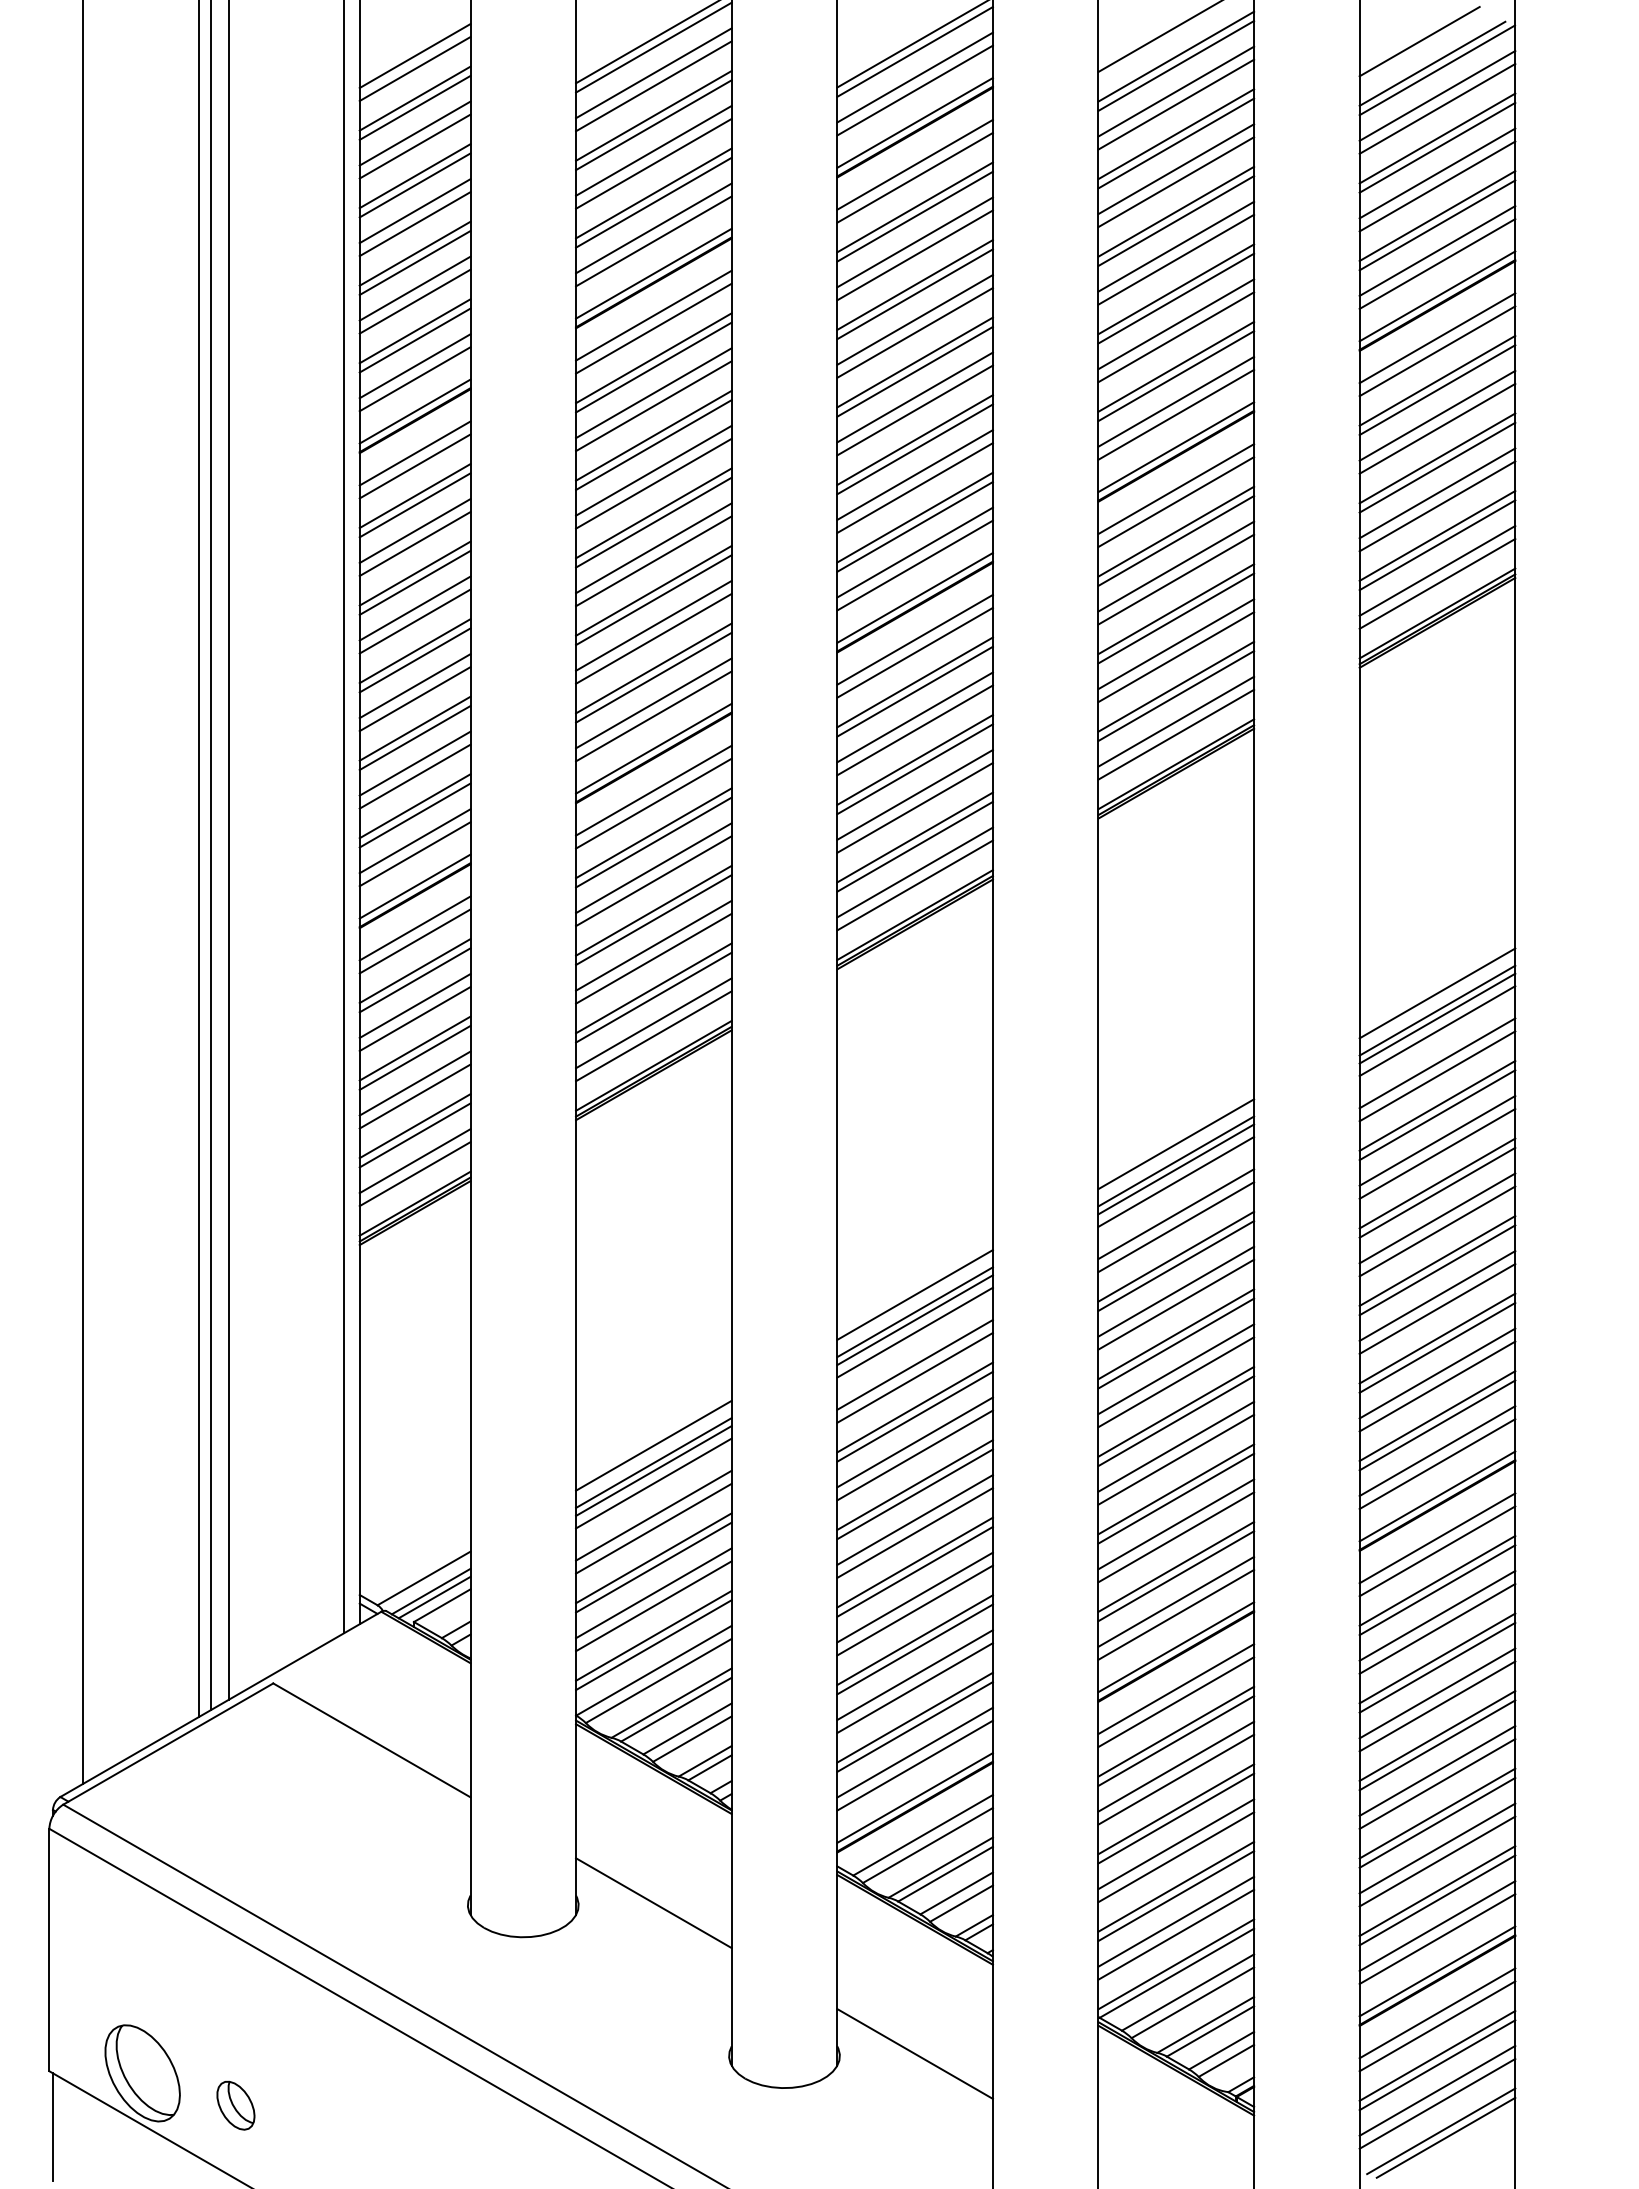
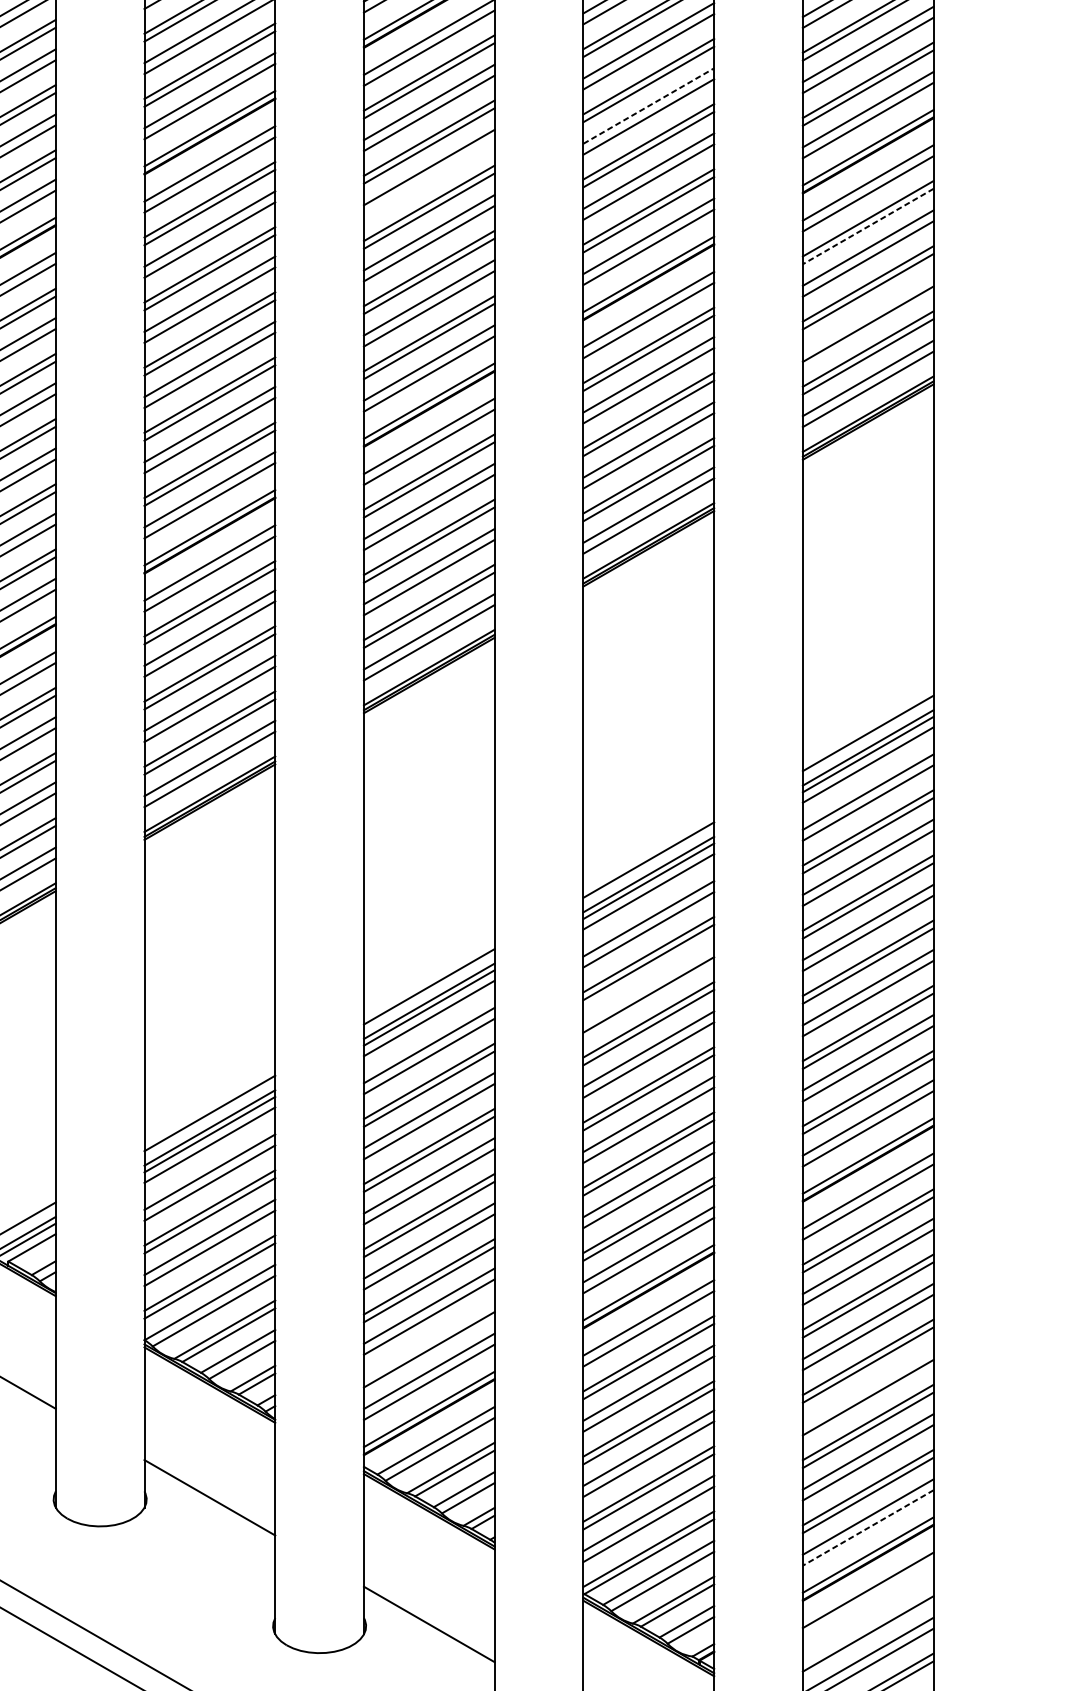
line: (1176, 246) -> (649, 105), solid -> dashed
line: (914, 332) -> (428, 178), removed
line: (1437, 390) -> (868, 226), solid -> dashed
line: (1437, 493) -> (868, 313), removed
line: (1176, 1291) -> (649, 983), removed
line: (914, 1717) -> (428, 1341), removed
line: (1437, 1770) -> (868, 1386), removed
line: (1437, 1939) -> (868, 1528), solid -> dashed
line: (1437, 2026) -> (868, 1601), removed
line: (1437, 2055) -> (868, 1625), removed

